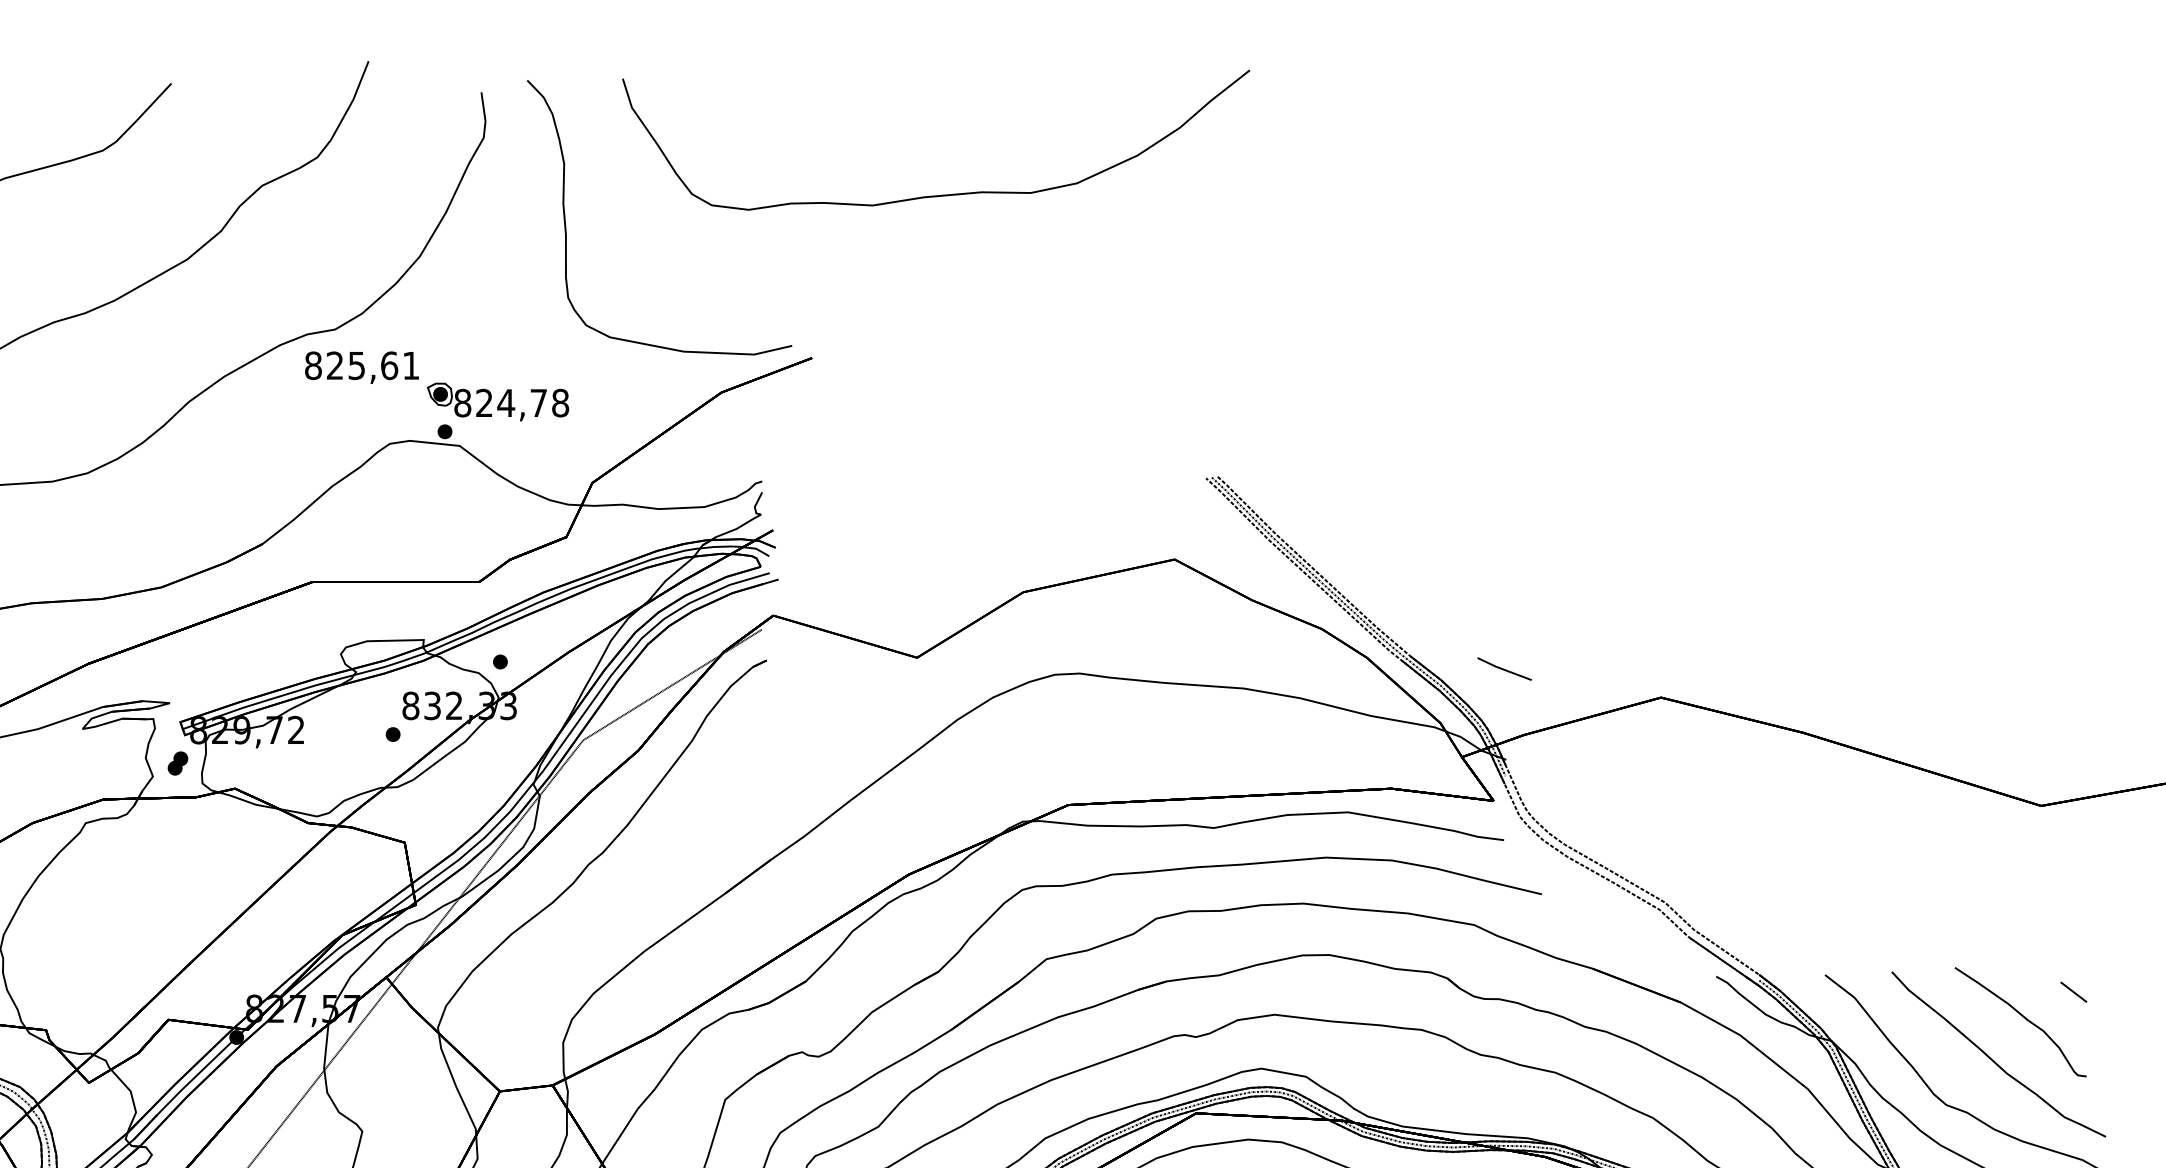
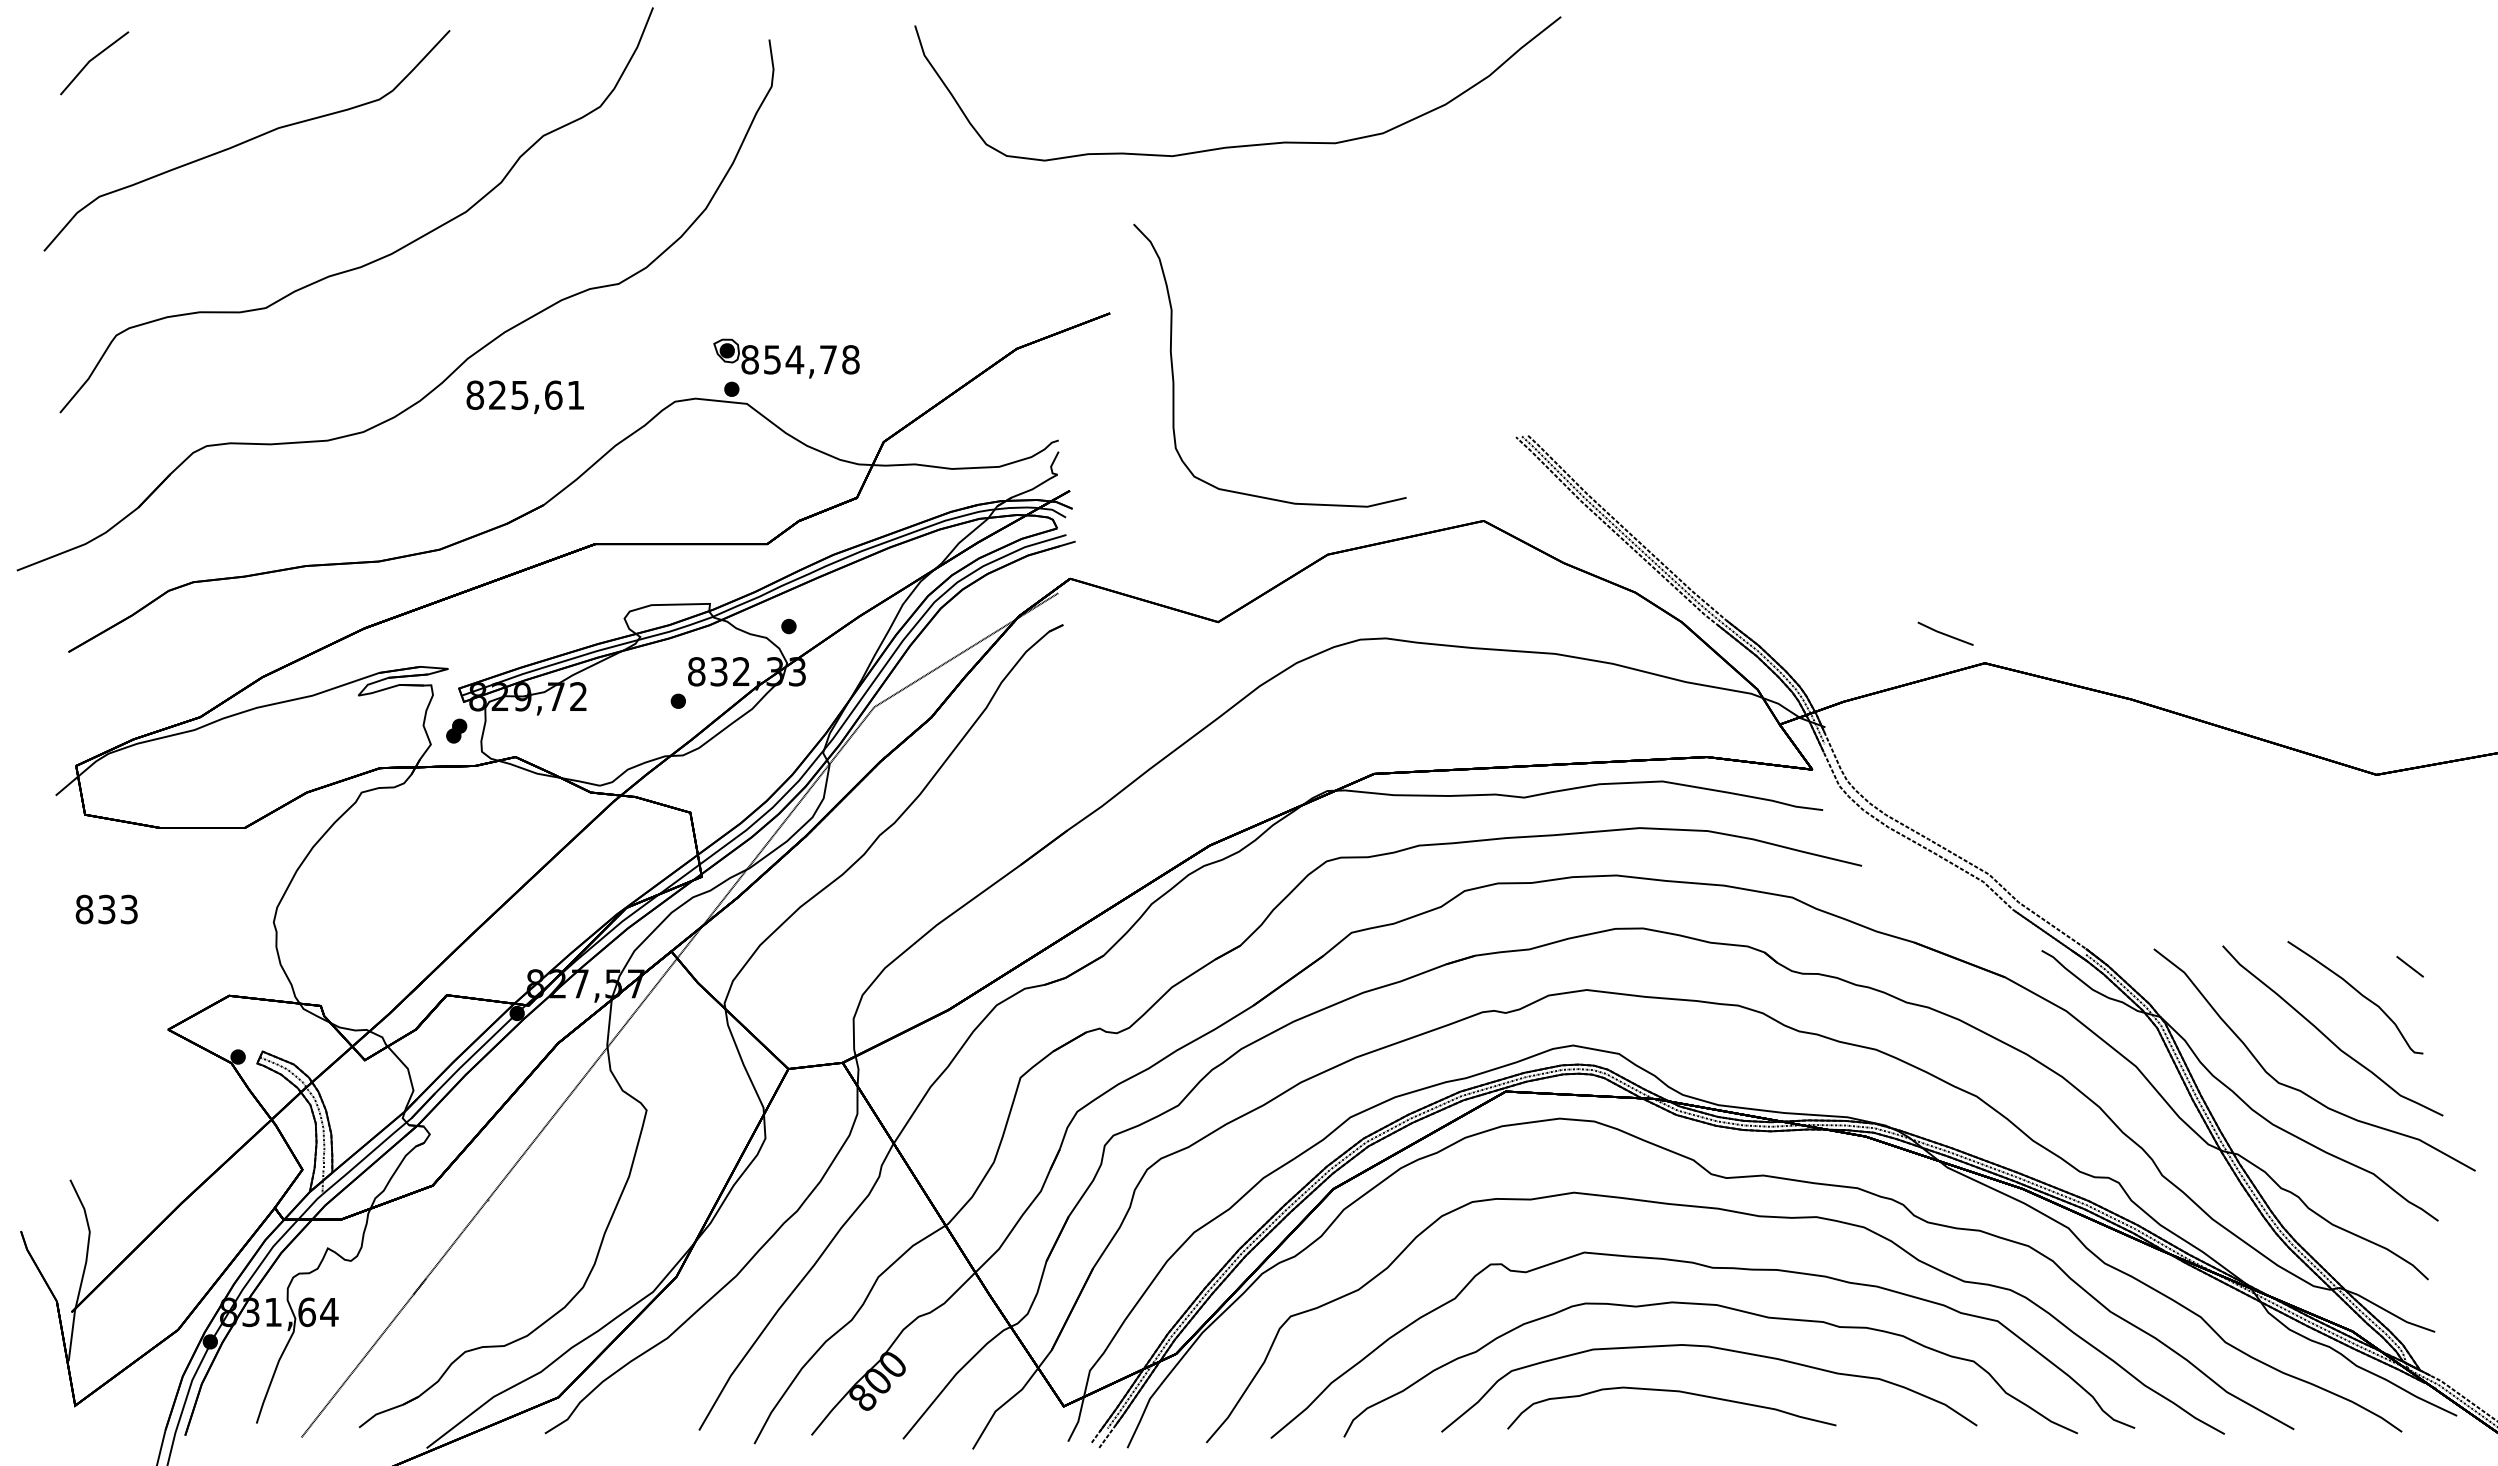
curve: (566, 231) -> (1174, 379), moved
text: (361, 366) -> (524, 396), moved
text: (484, 402) -> (772, 359), 824,78 -> 854,78
line: (1504, 668) -> (1945, 633), moved

